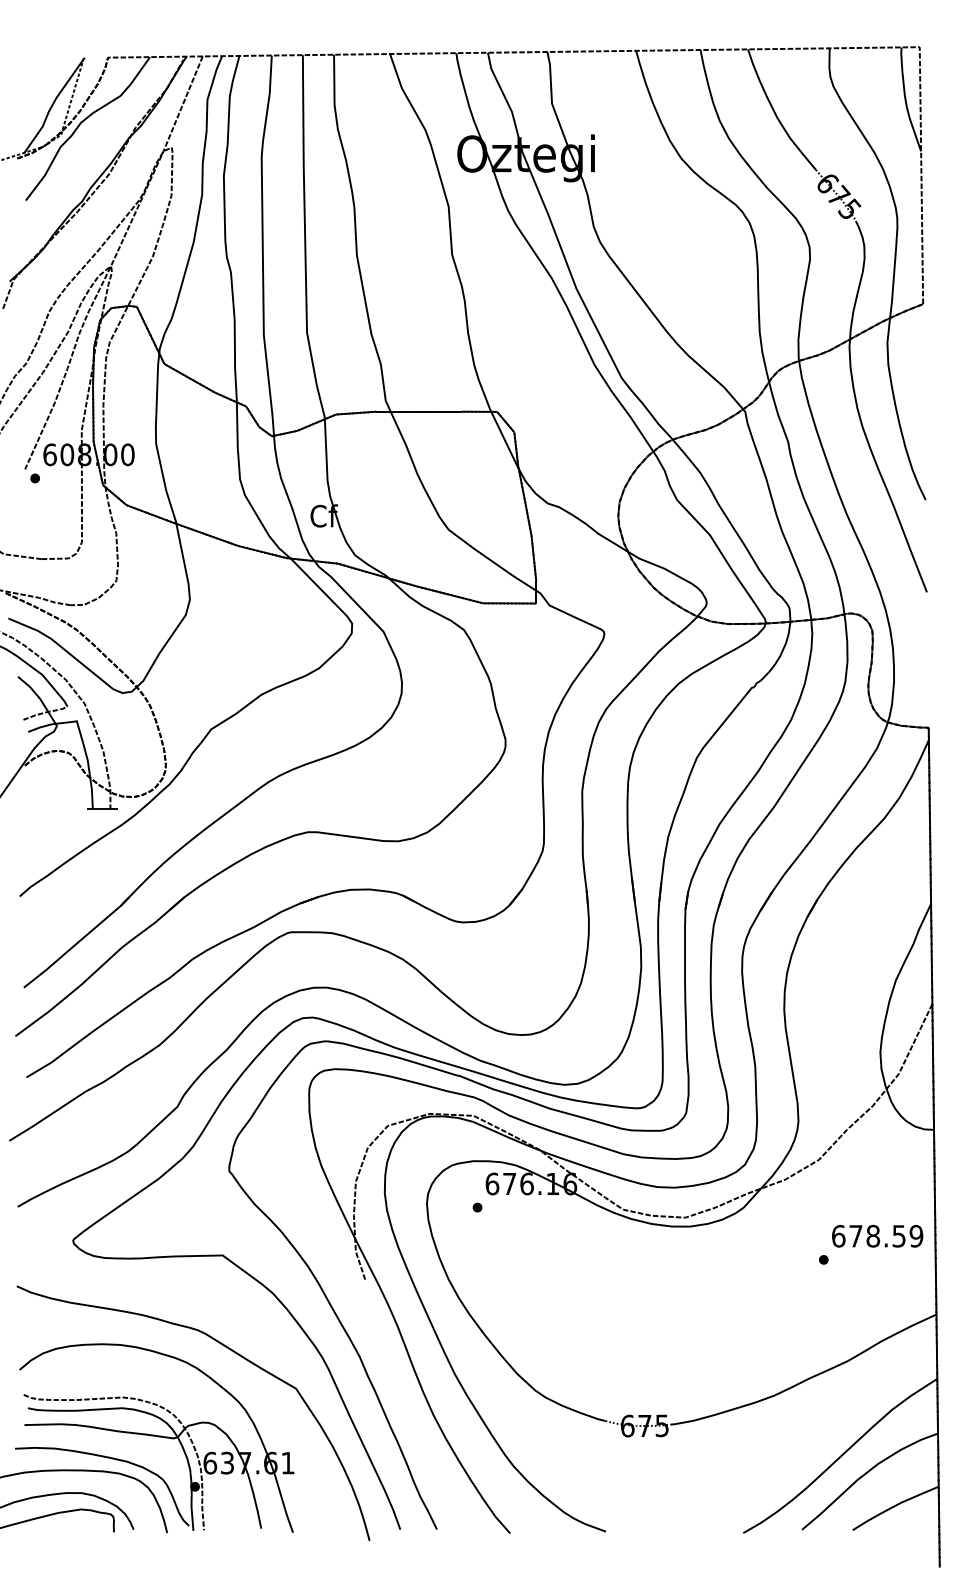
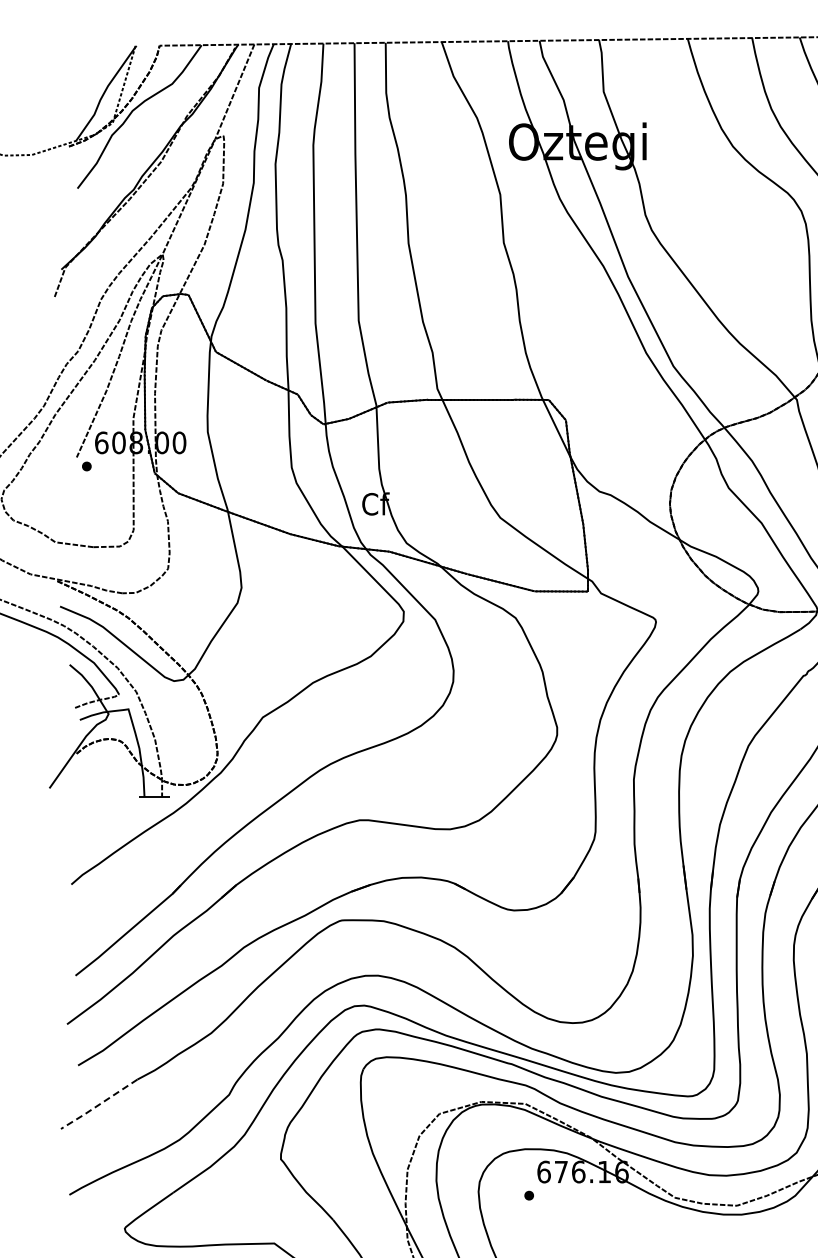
line: (47, 1116) -> (99, 1104), solid -> dashed

